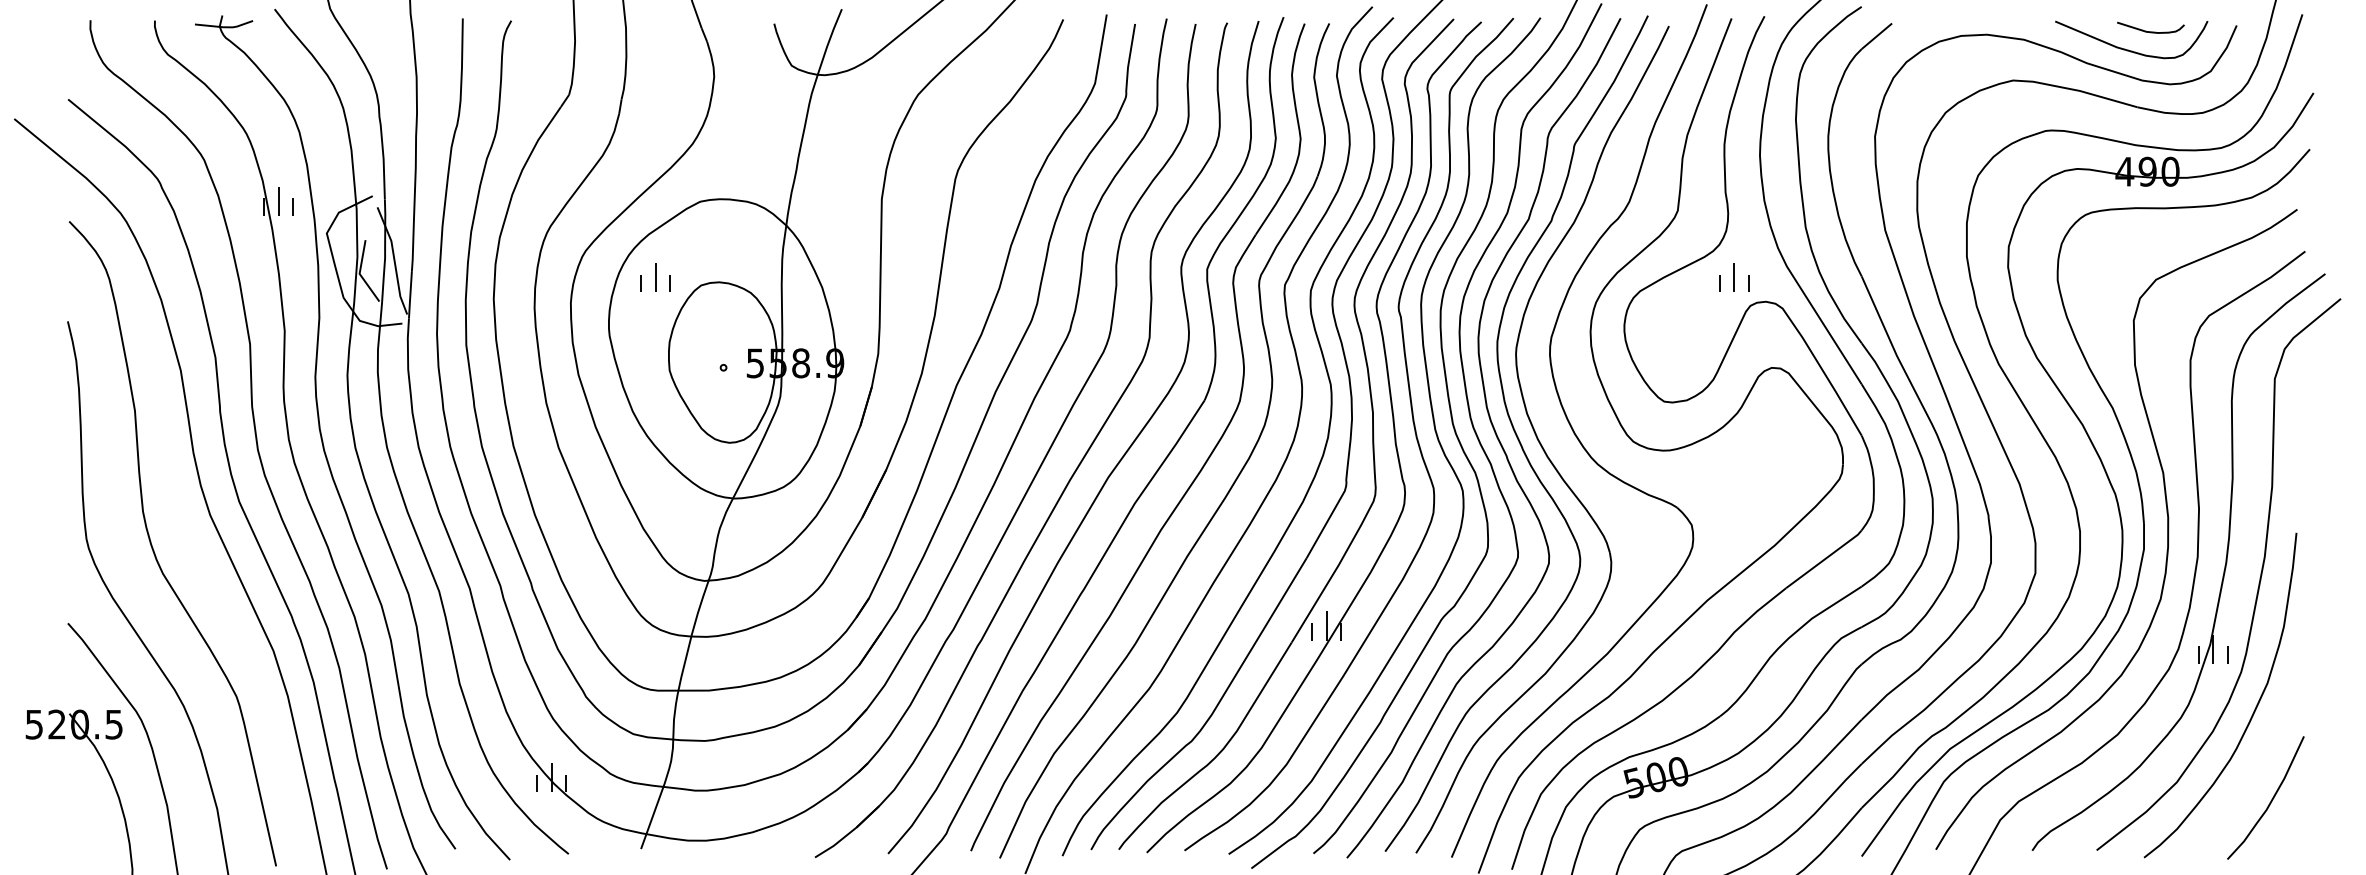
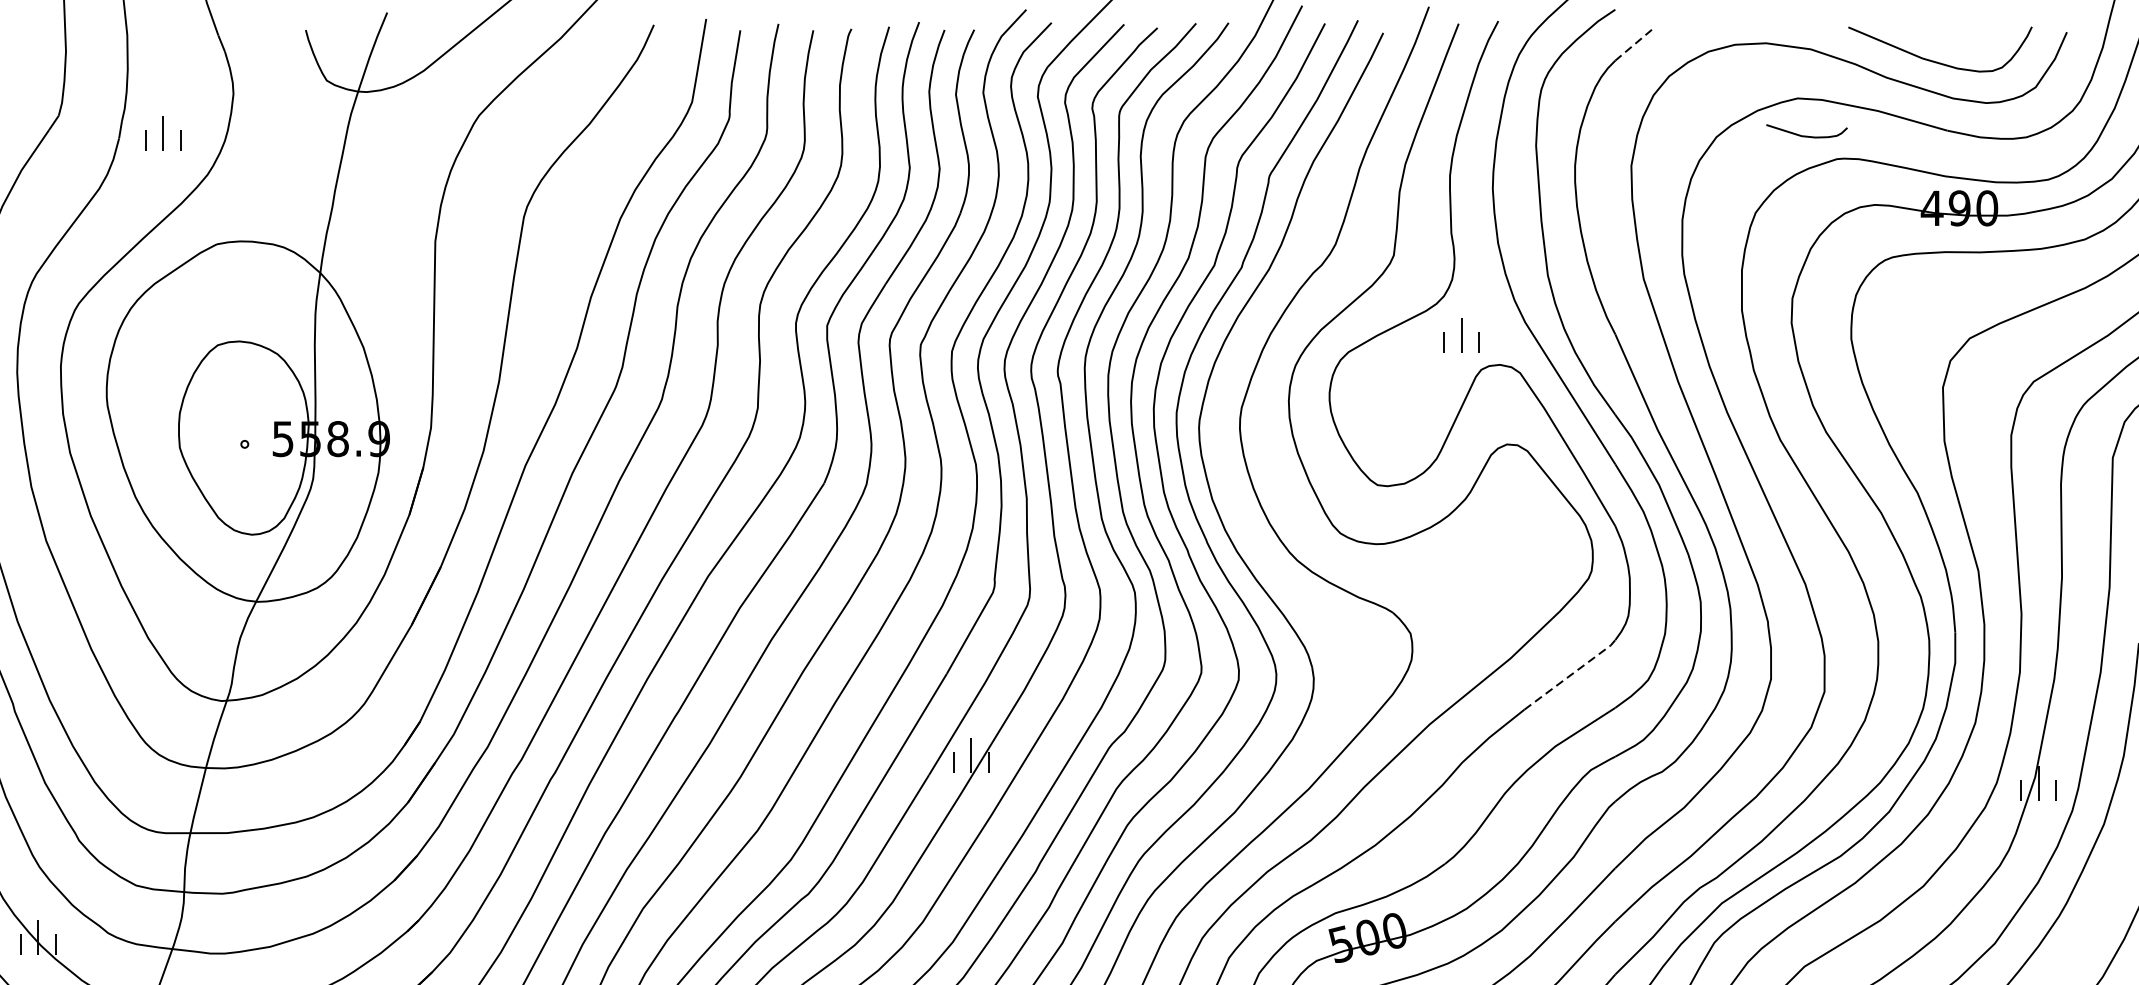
curve: (2150, 31) -> (1806, 135), moved
line: (1876, 36) -> (1633, 45), solid -> dashed
part: (655, 277) -> (162, 133), moved
line: (1825, 559) -> (1571, 675), solid -> dashed

